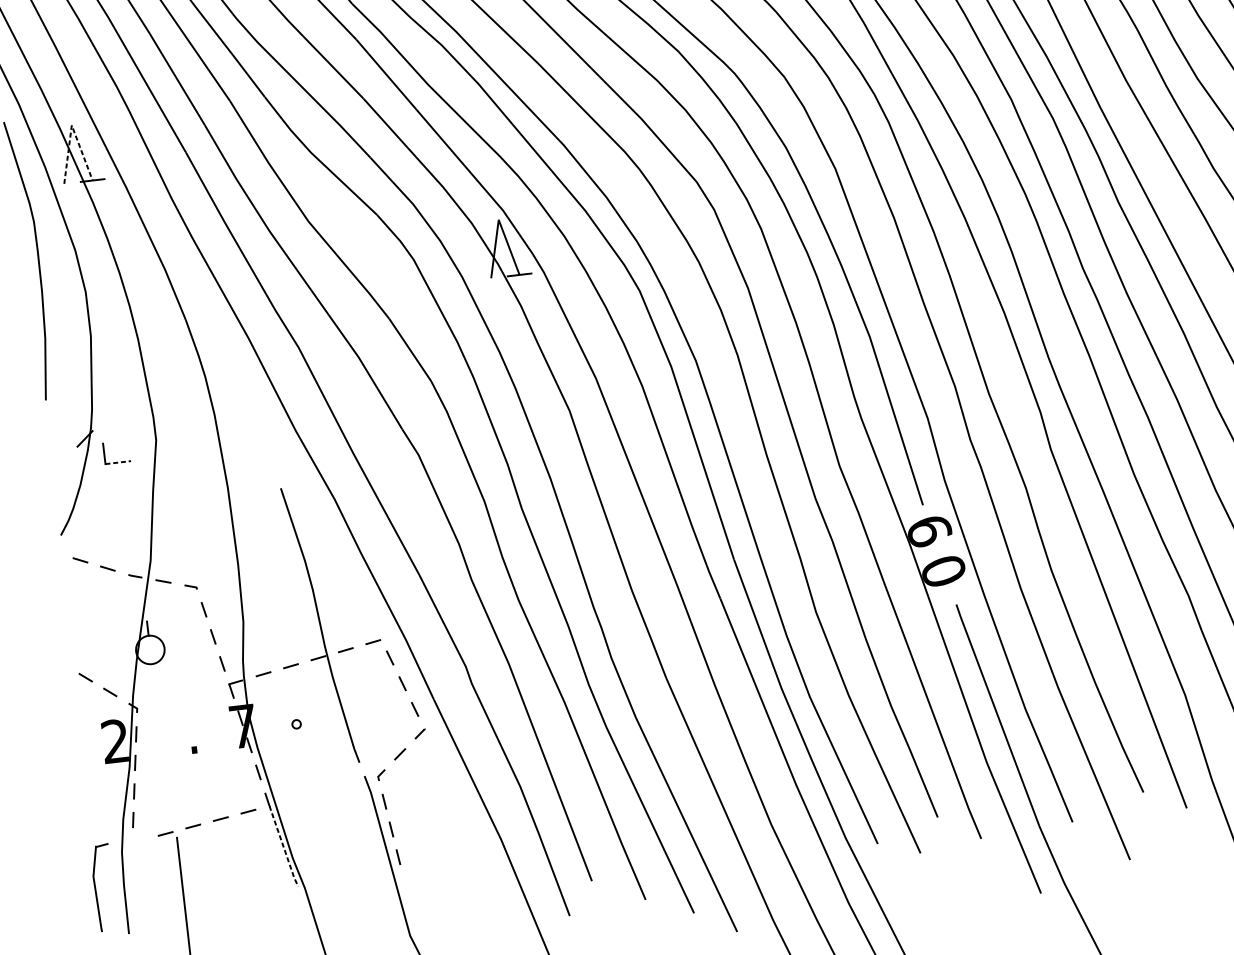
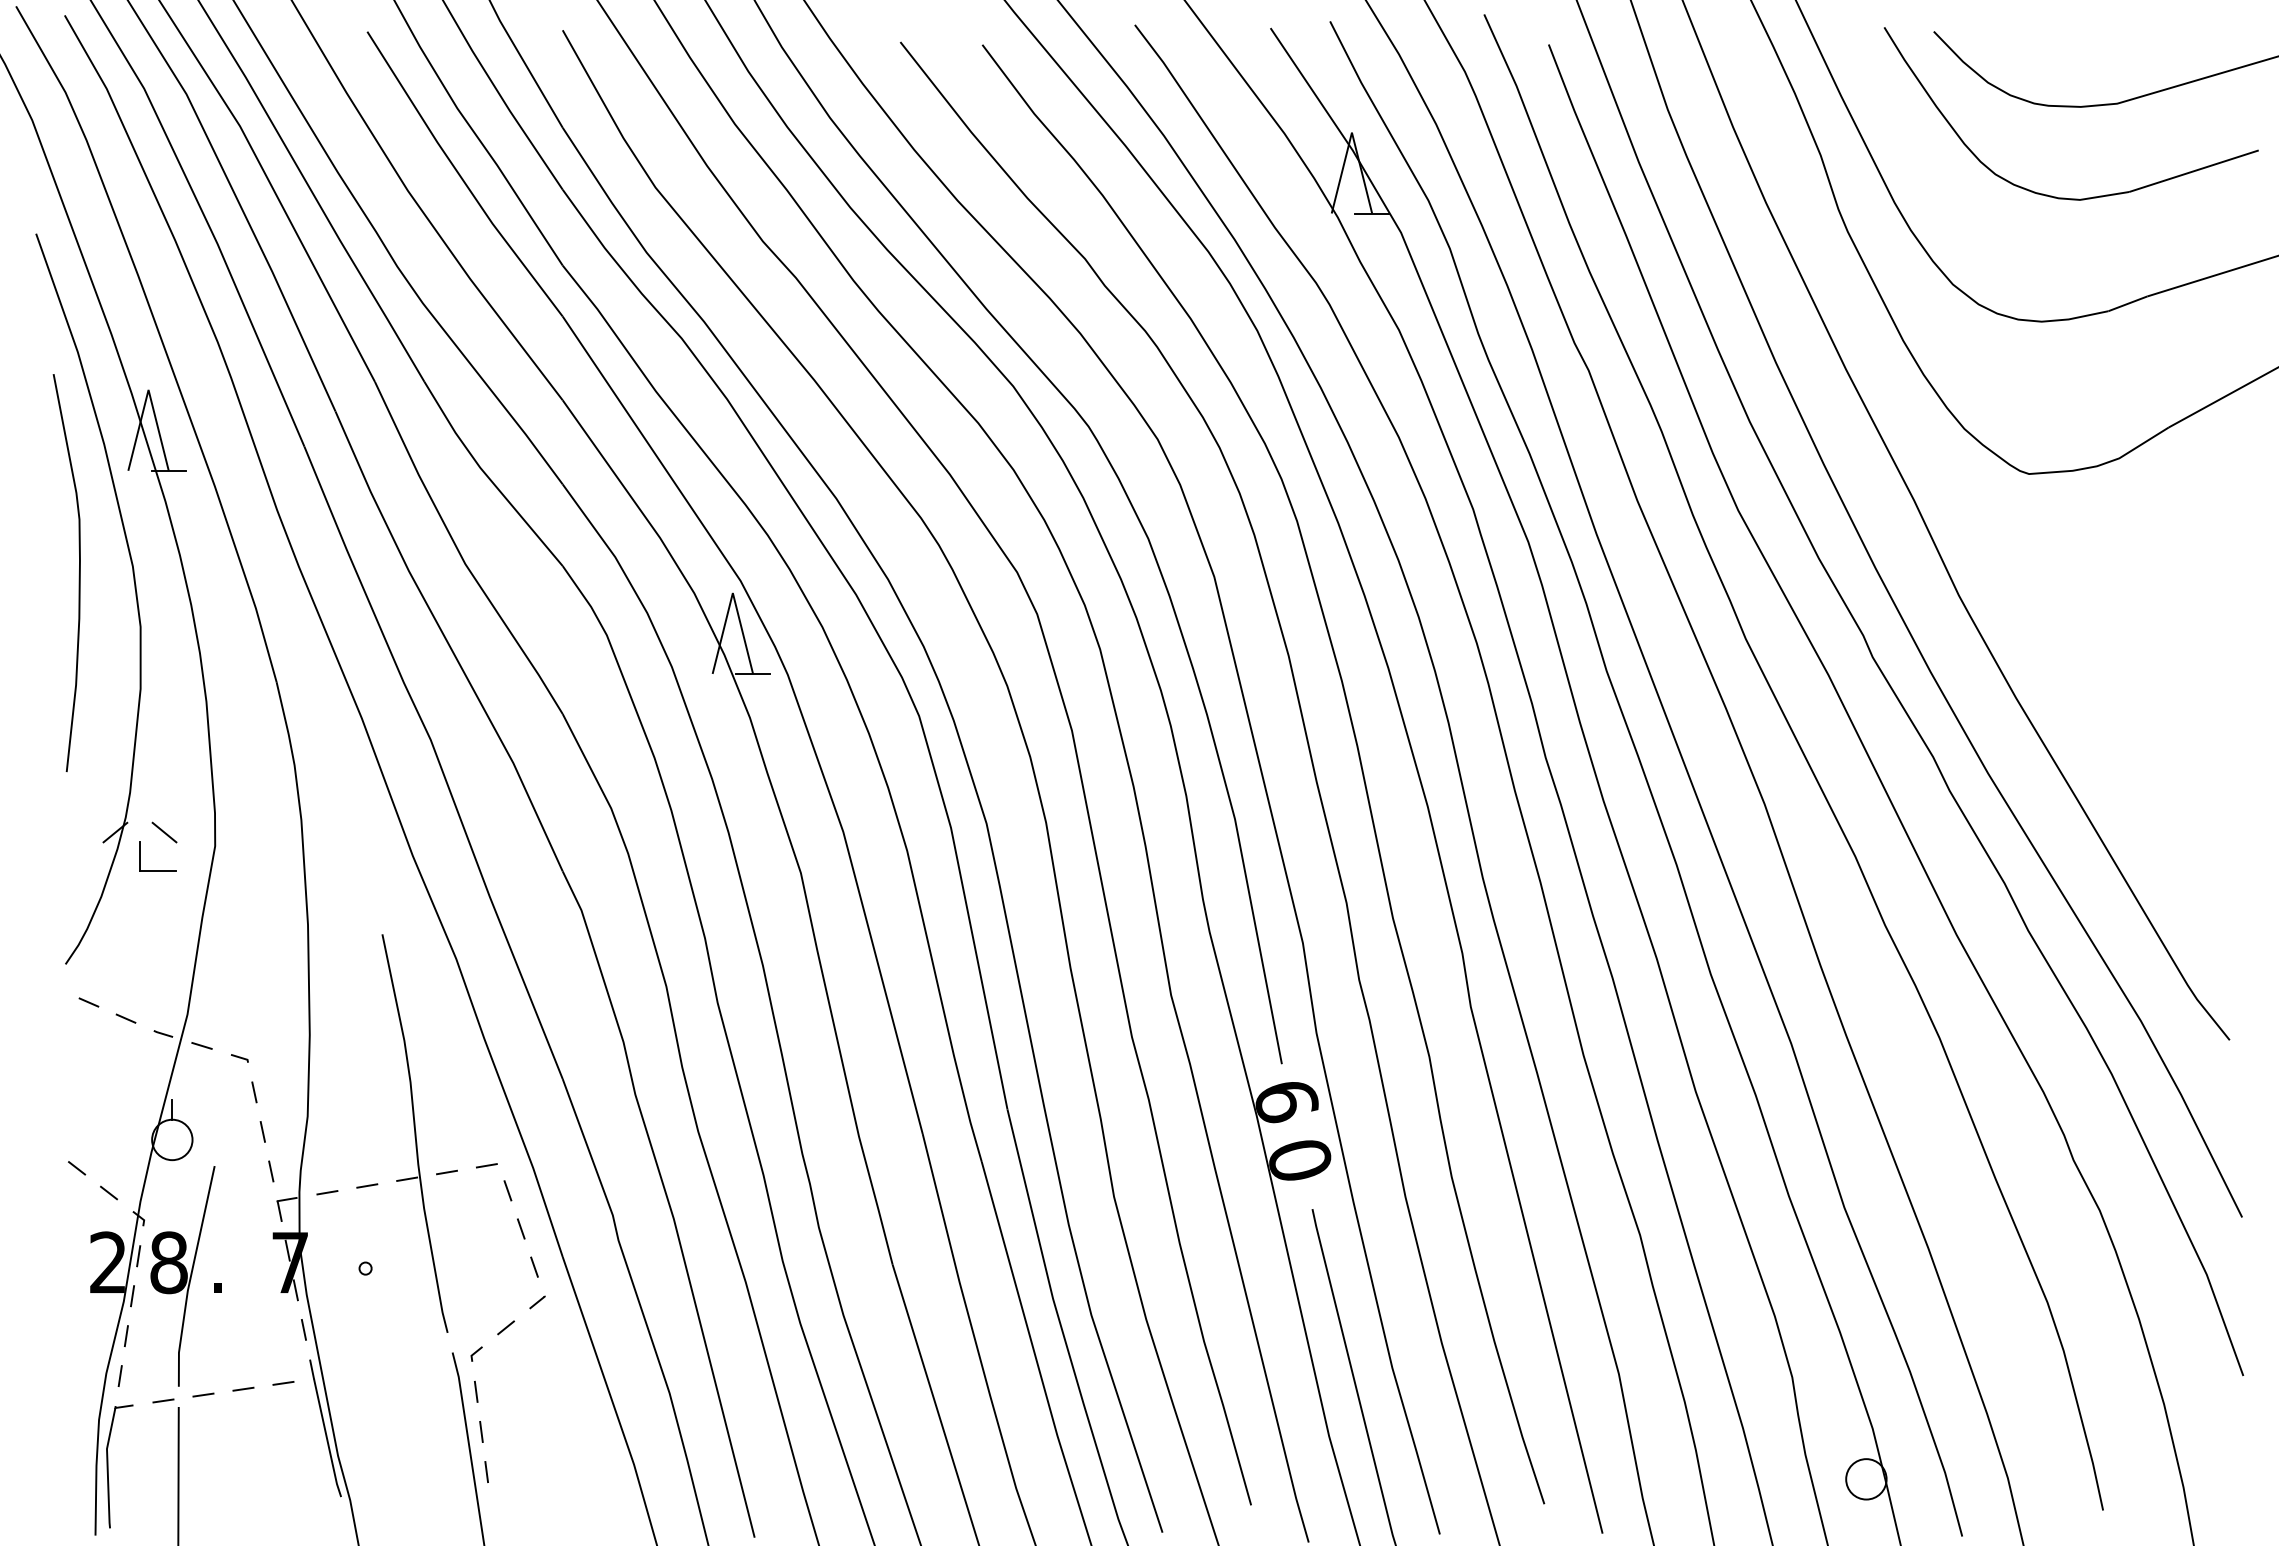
line: (71, 125) -> (148, 389), dashed -> solid
line: (119, 434) -> (164, 832), added
line: (118, 462) -> (158, 871), dashed -> solid
part: (168, 744) -> (182, 1276), added
line: (283, 847) -> (327, 1439), dashed -> solid
part: (95, 888) -> (108, 1466), moved

